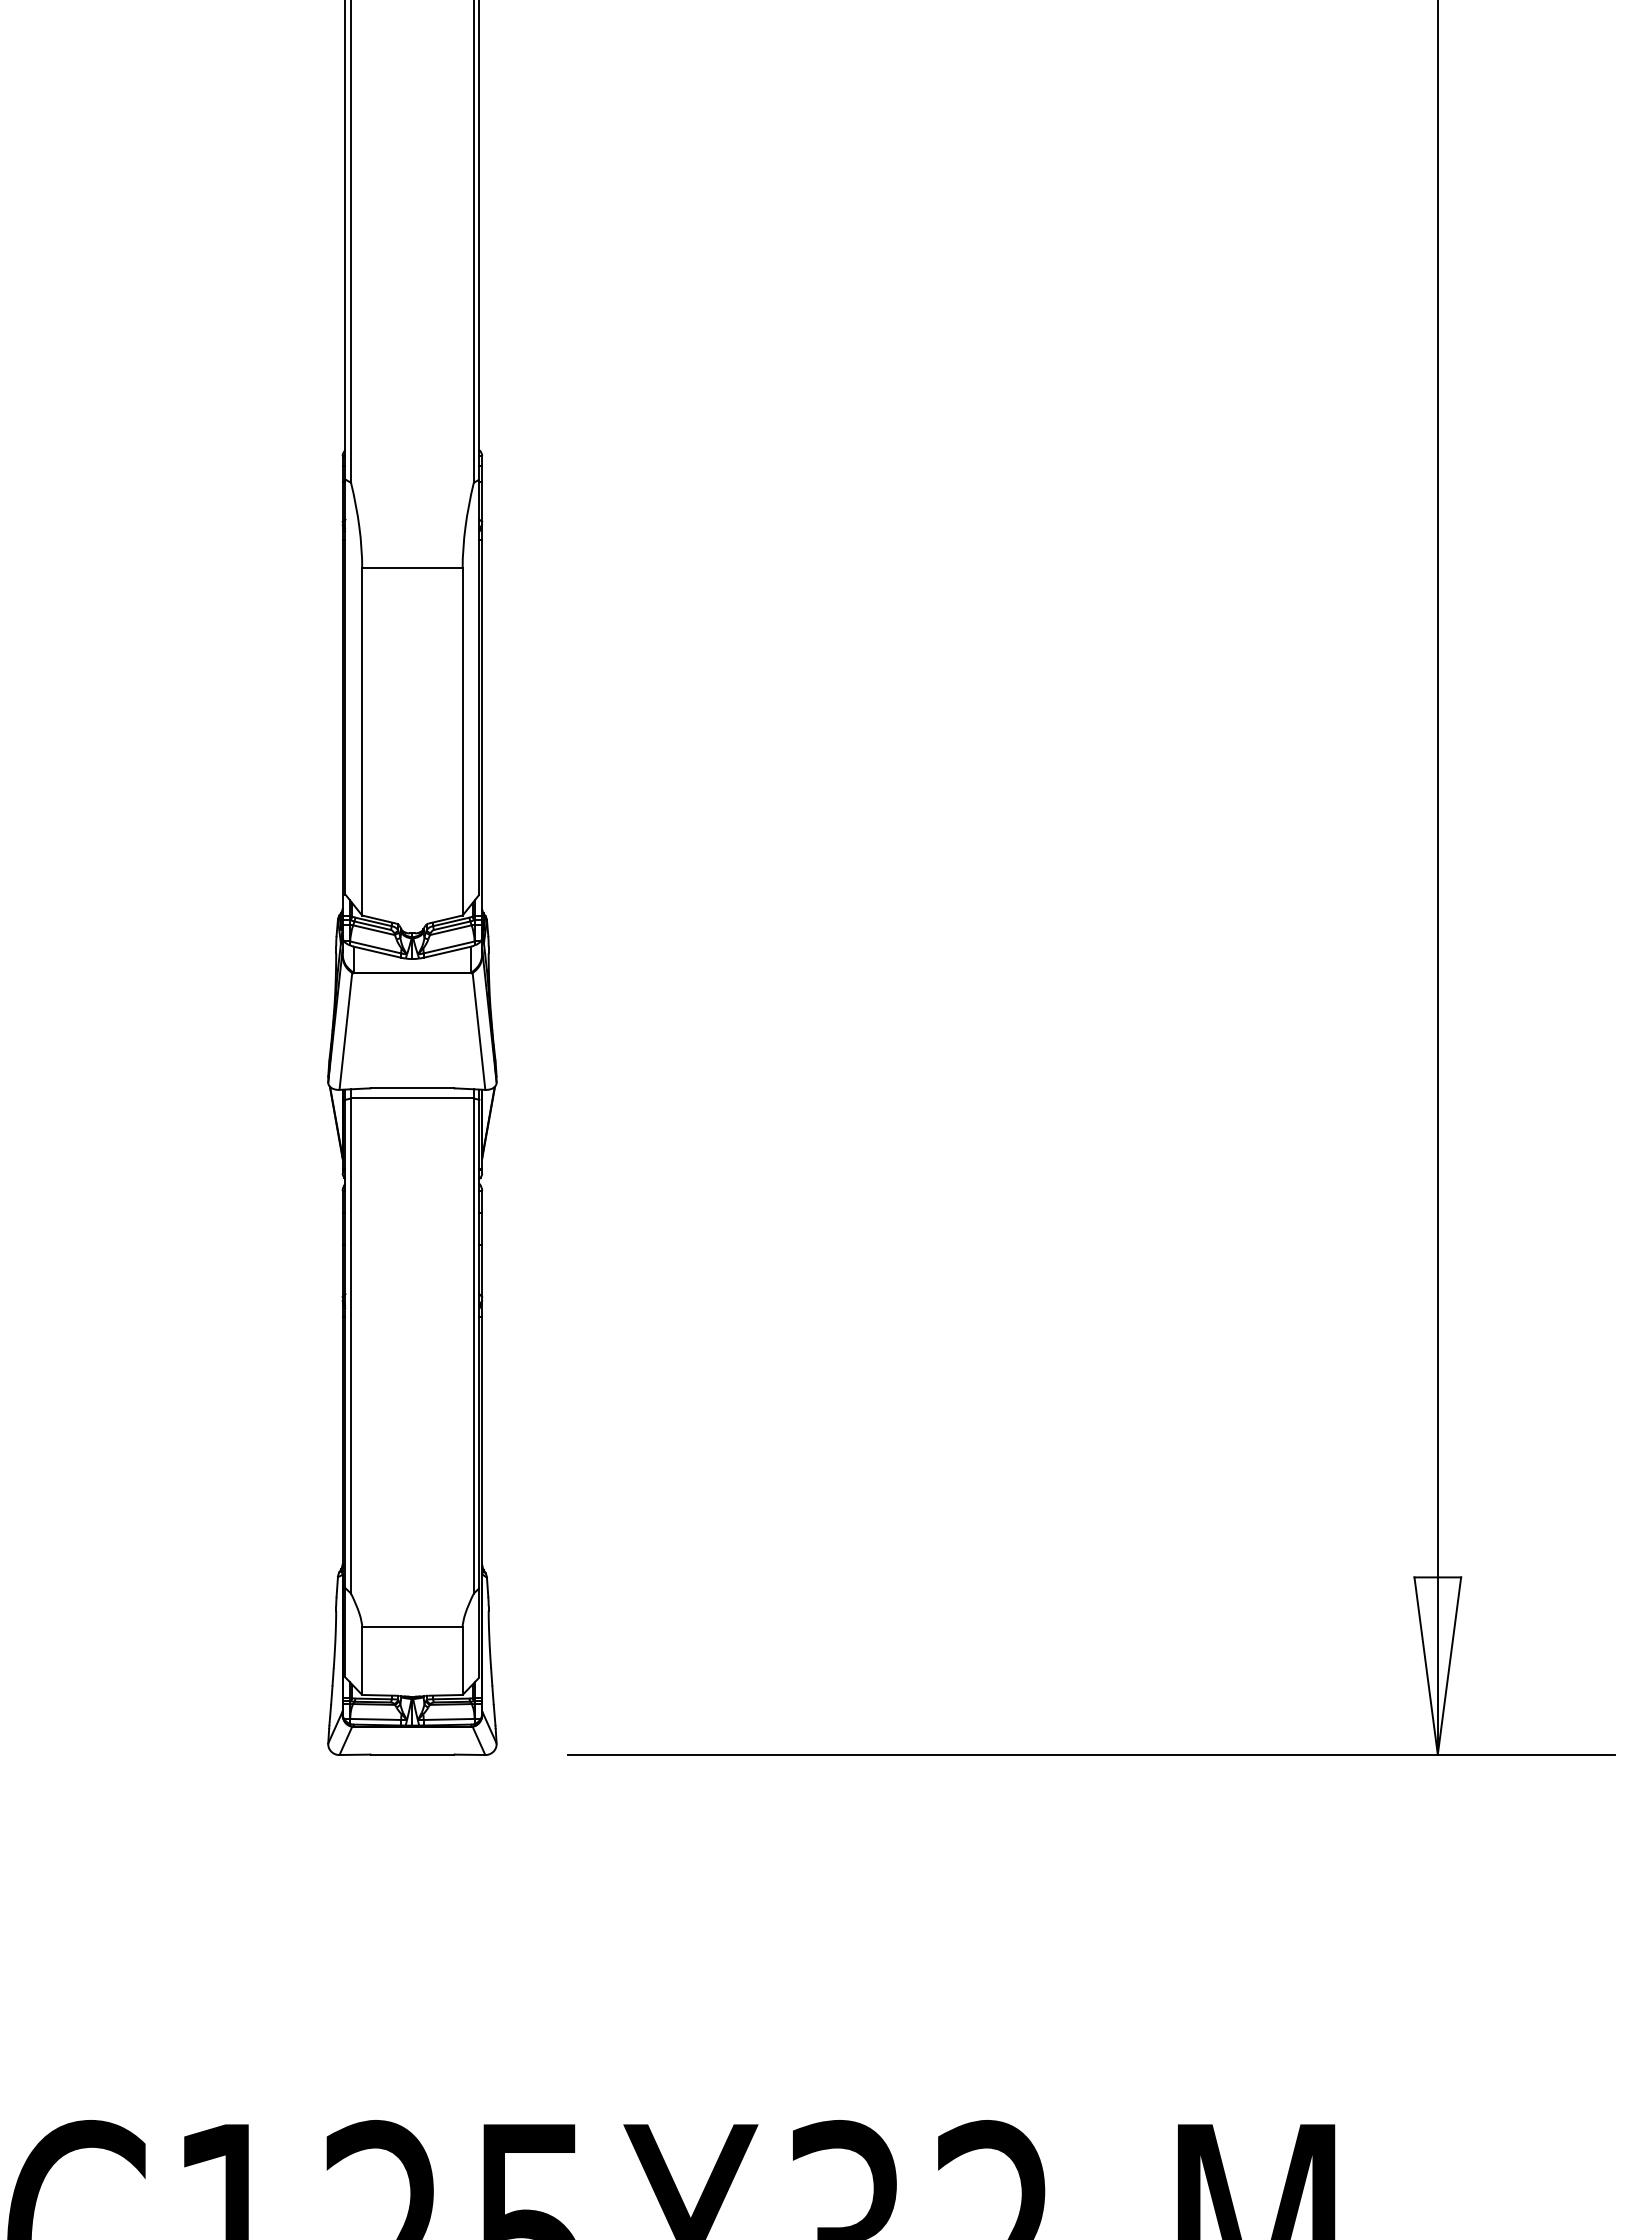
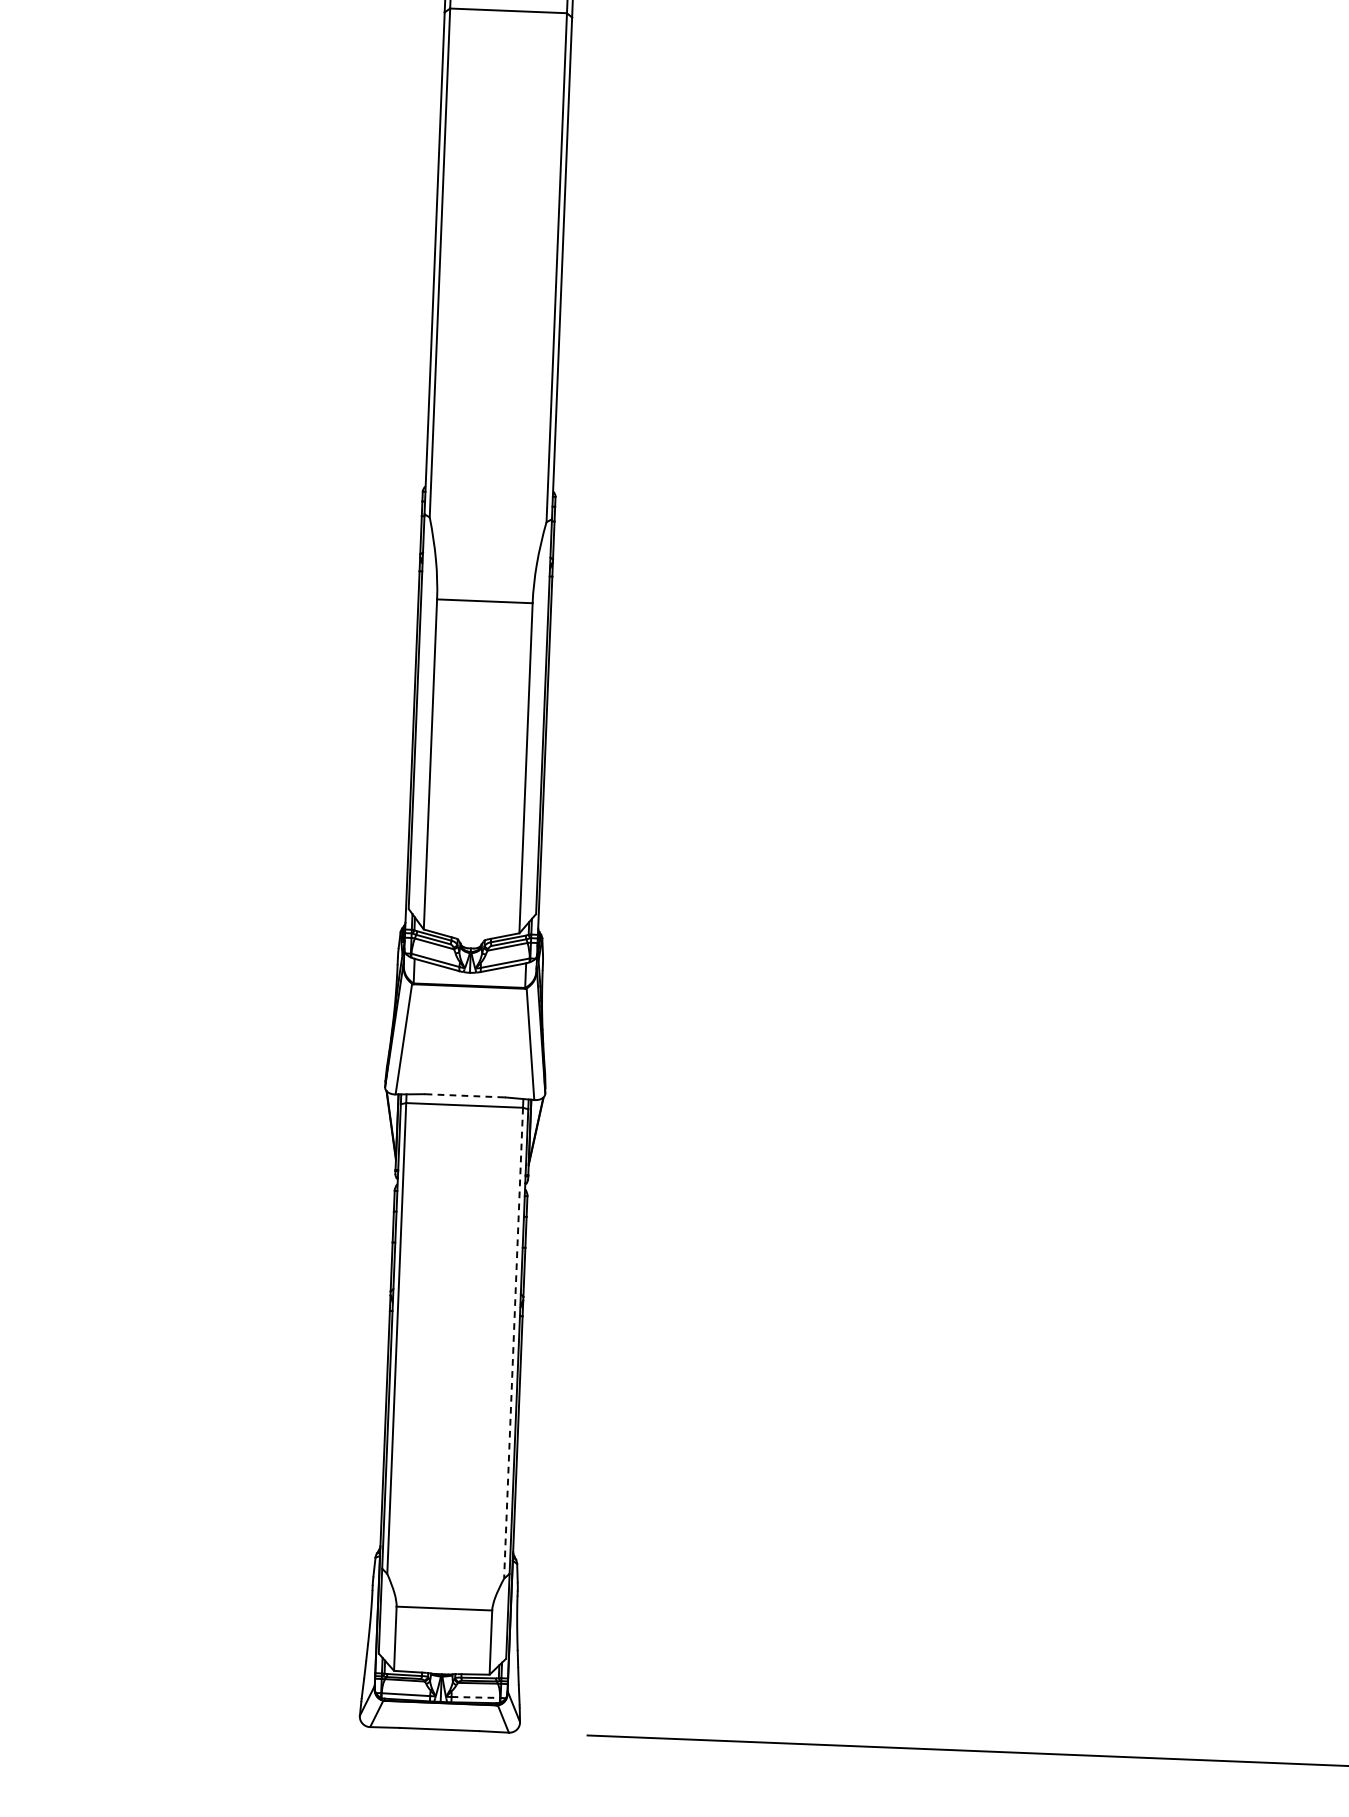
line: (411, 1088) -> (464, 1095), solid -> dashed
line: (473, 1346) -> (513, 1343), solid -> dashed
line: (449, 1719) -> (476, 1697), solid -> dashed

